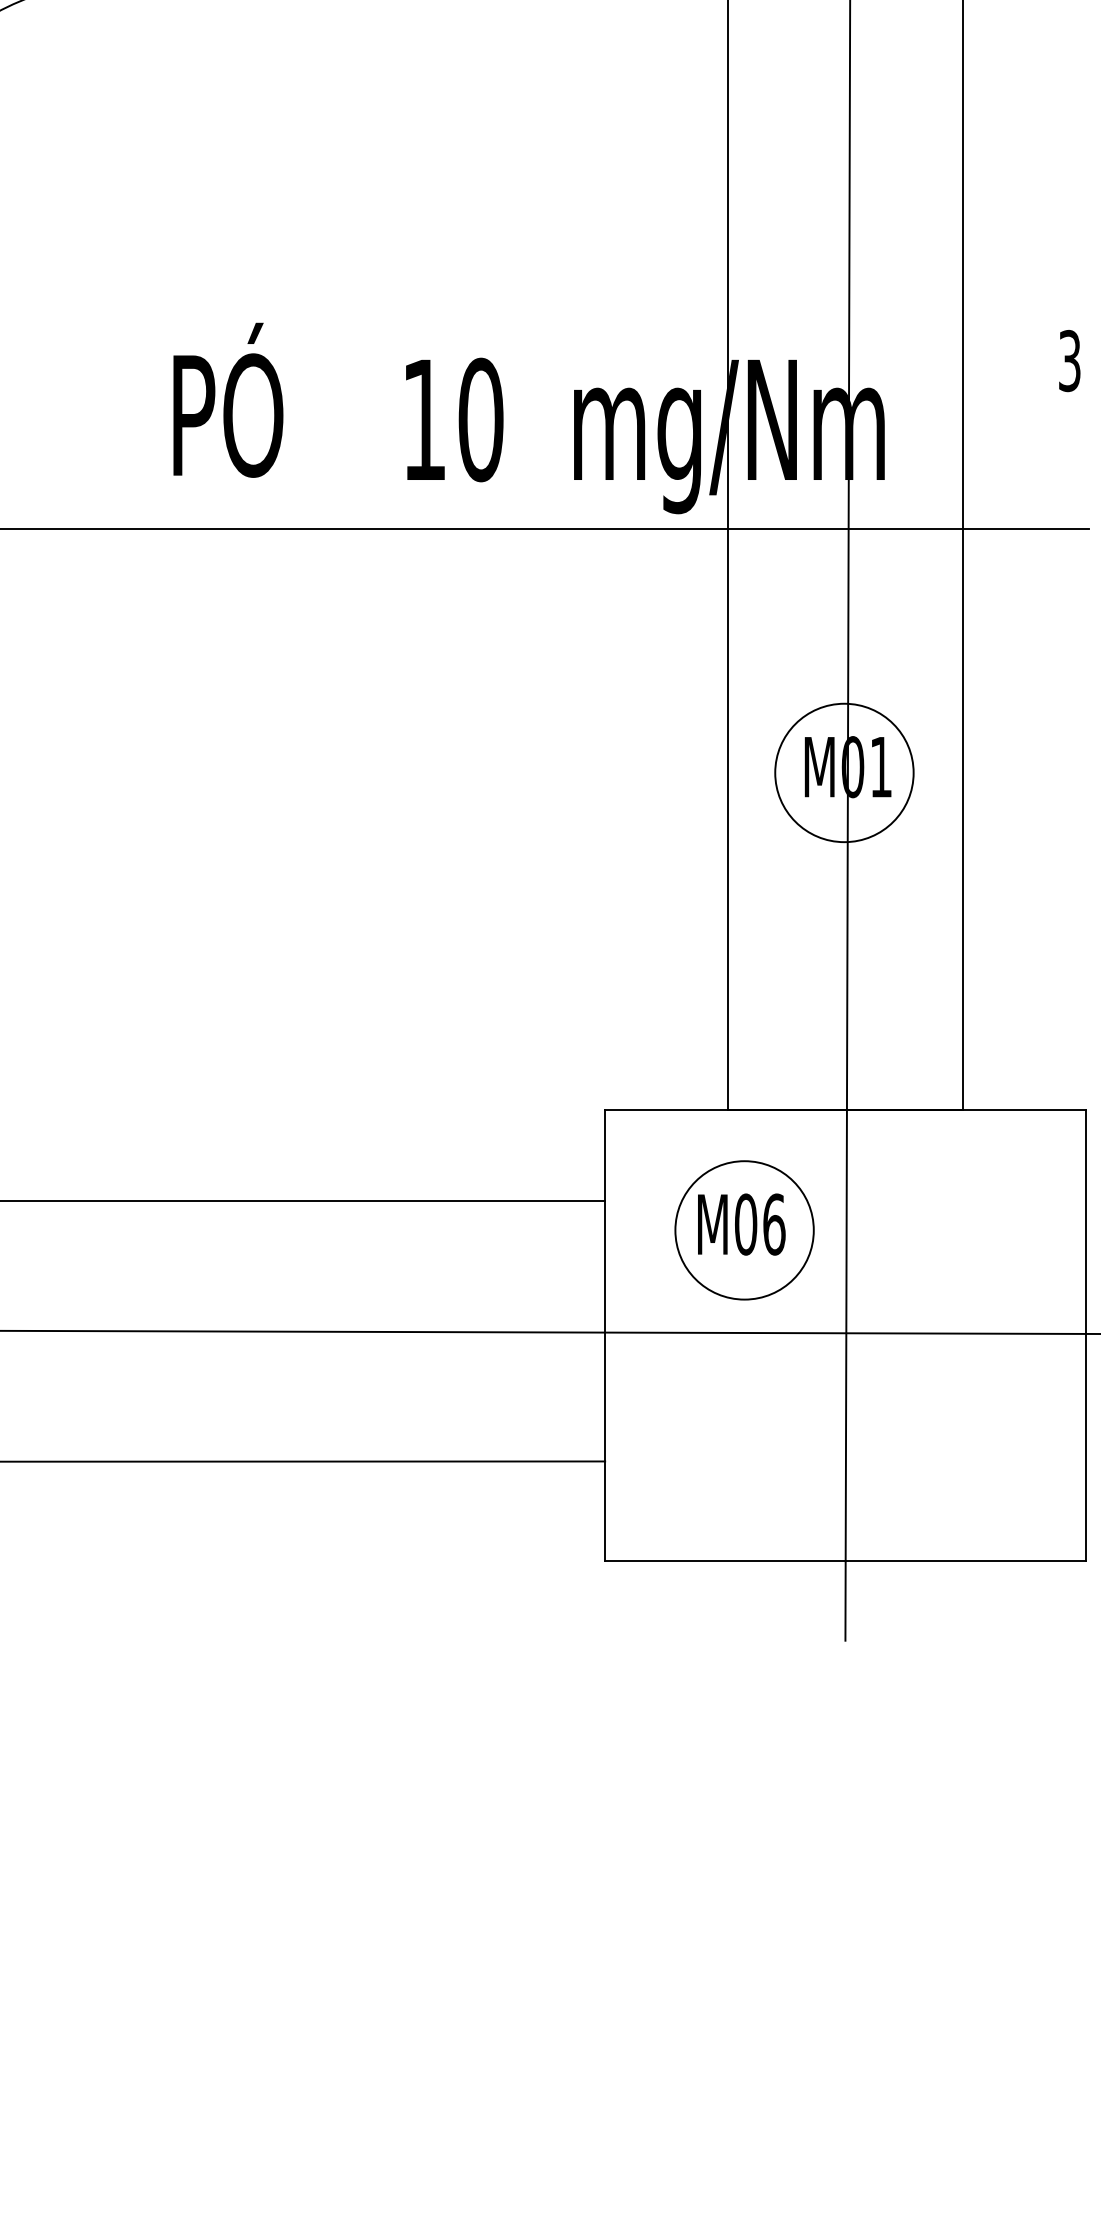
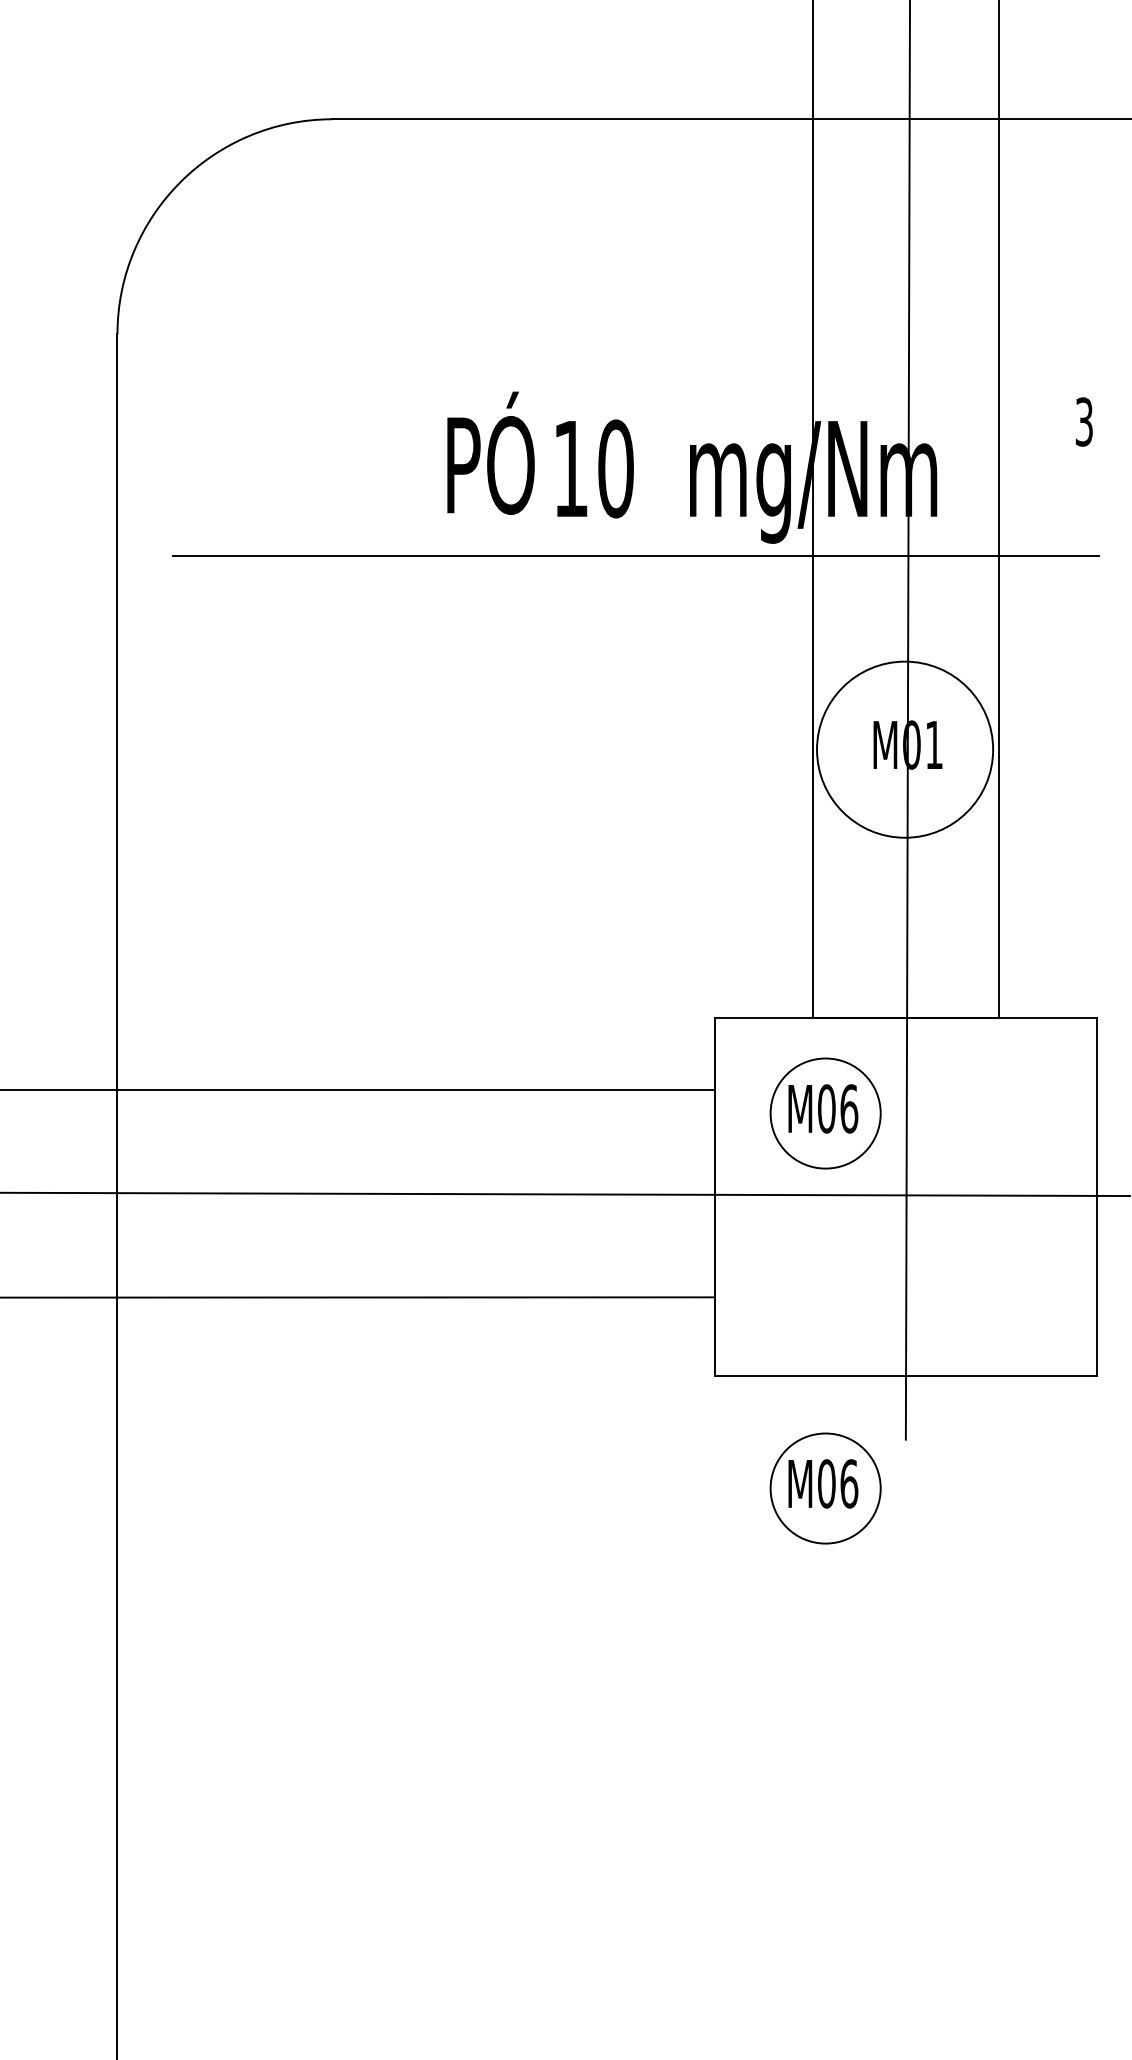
text: (227, 399) -> (490, 452), moved
circle: (844, 772) -> (905, 749), size x1.6
part: (744, 1701) -> (825, 1488), added

